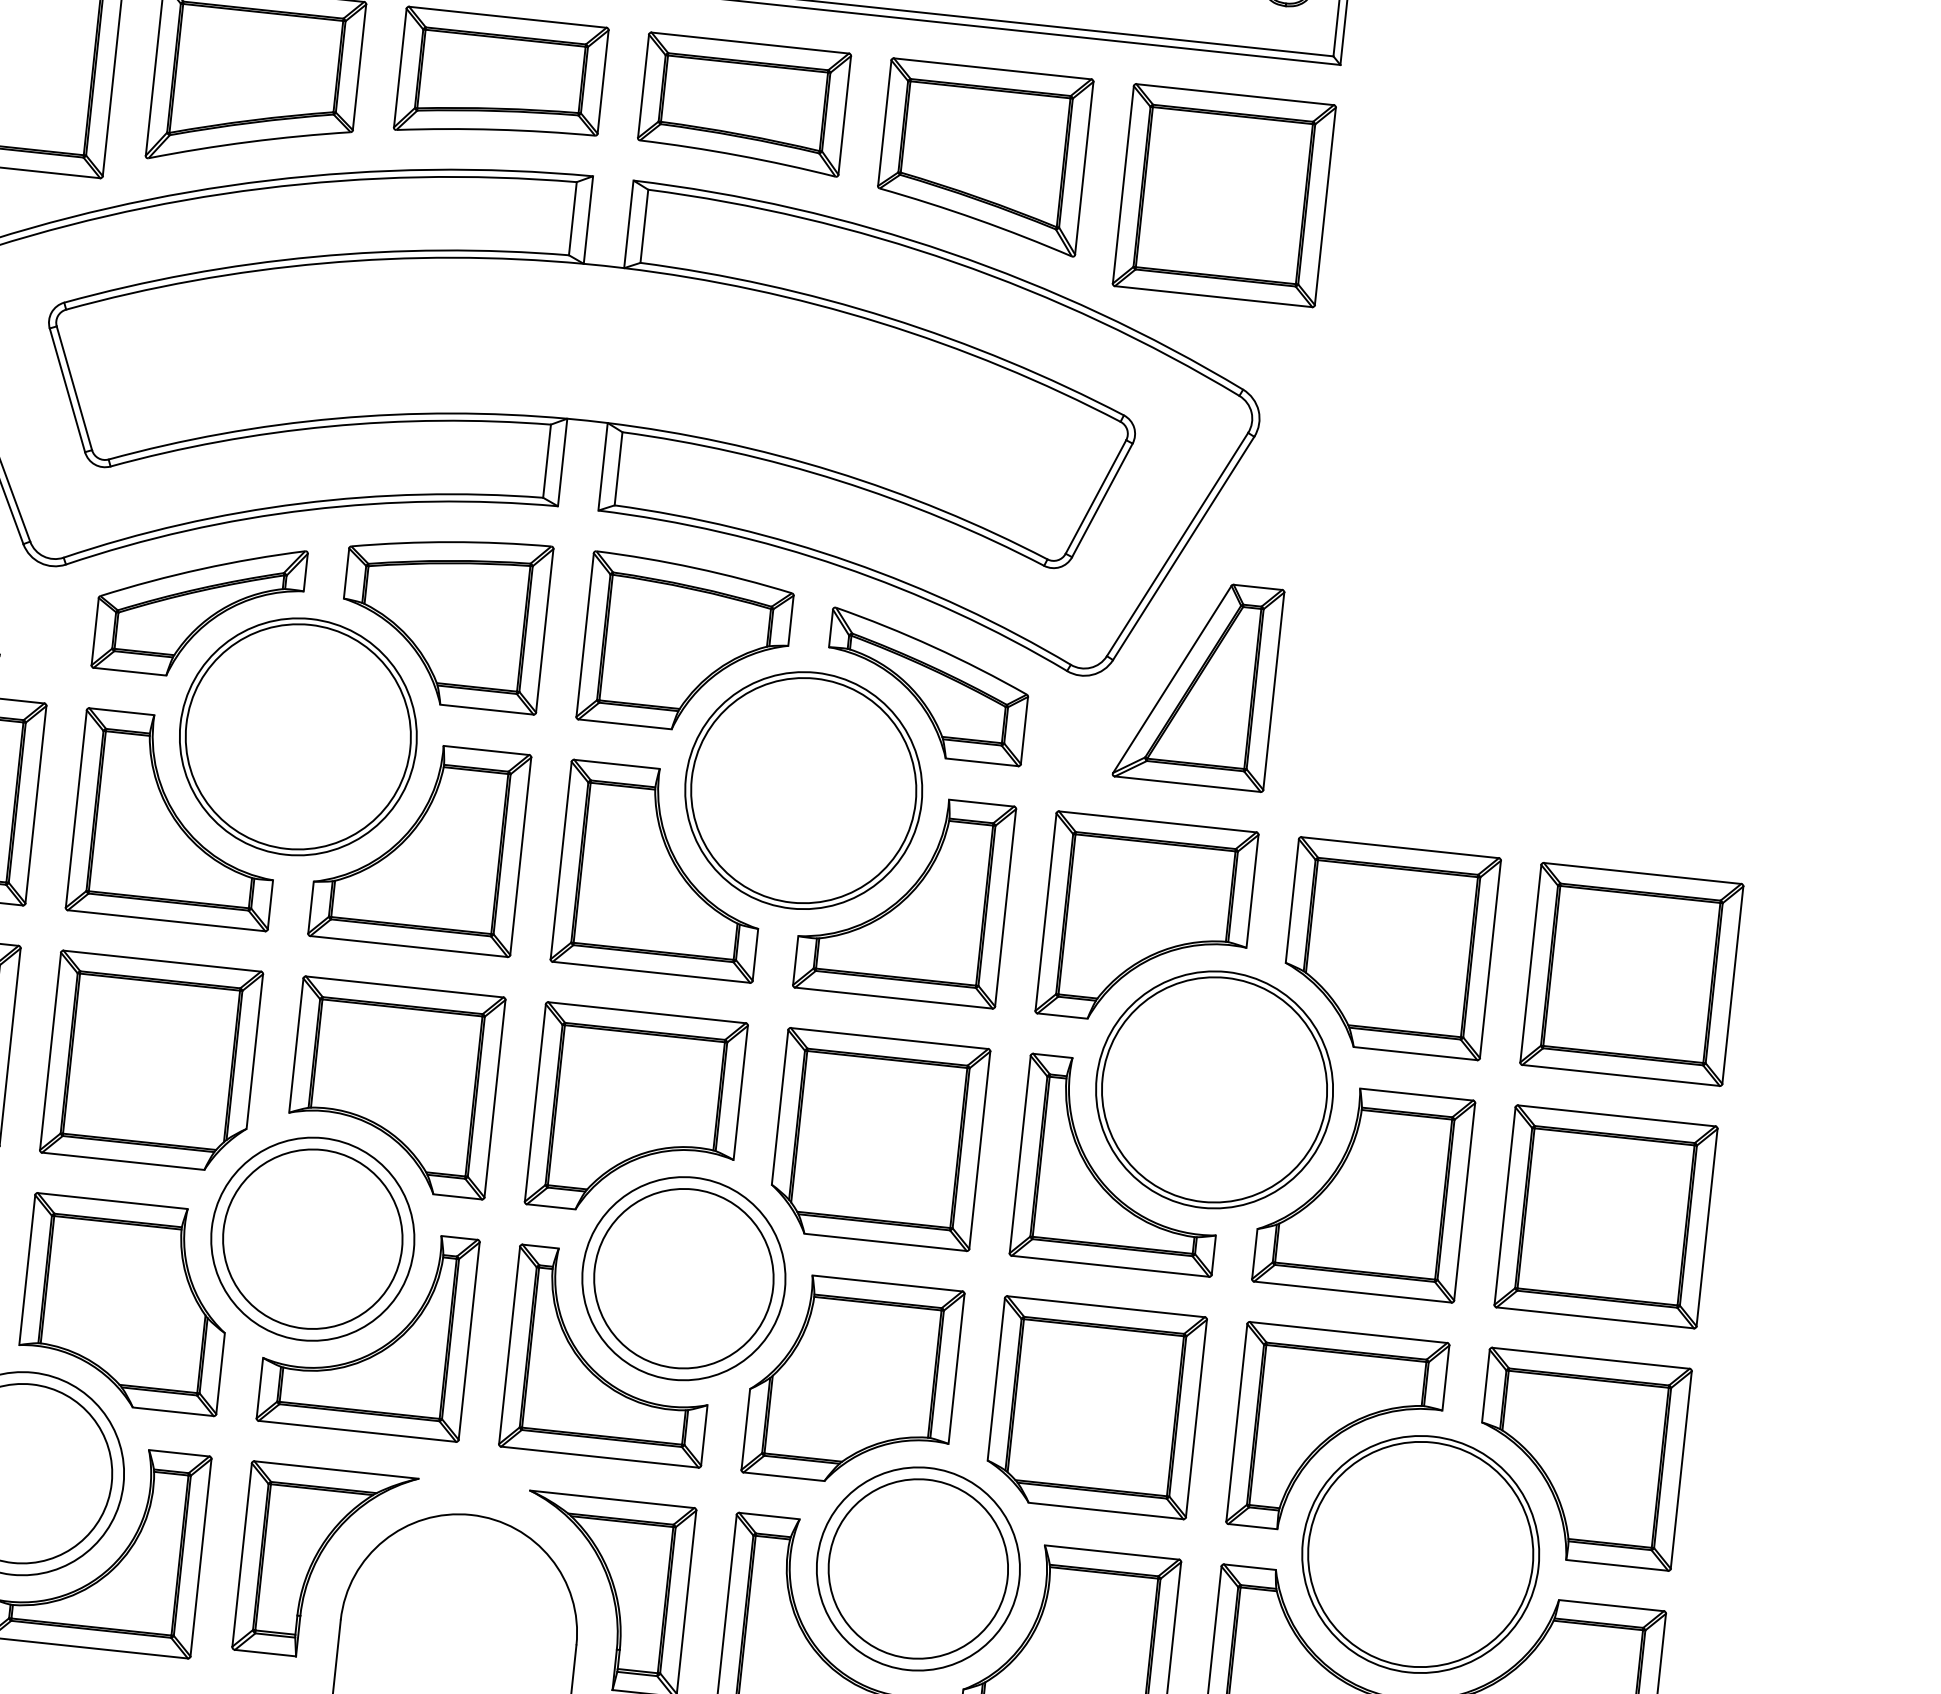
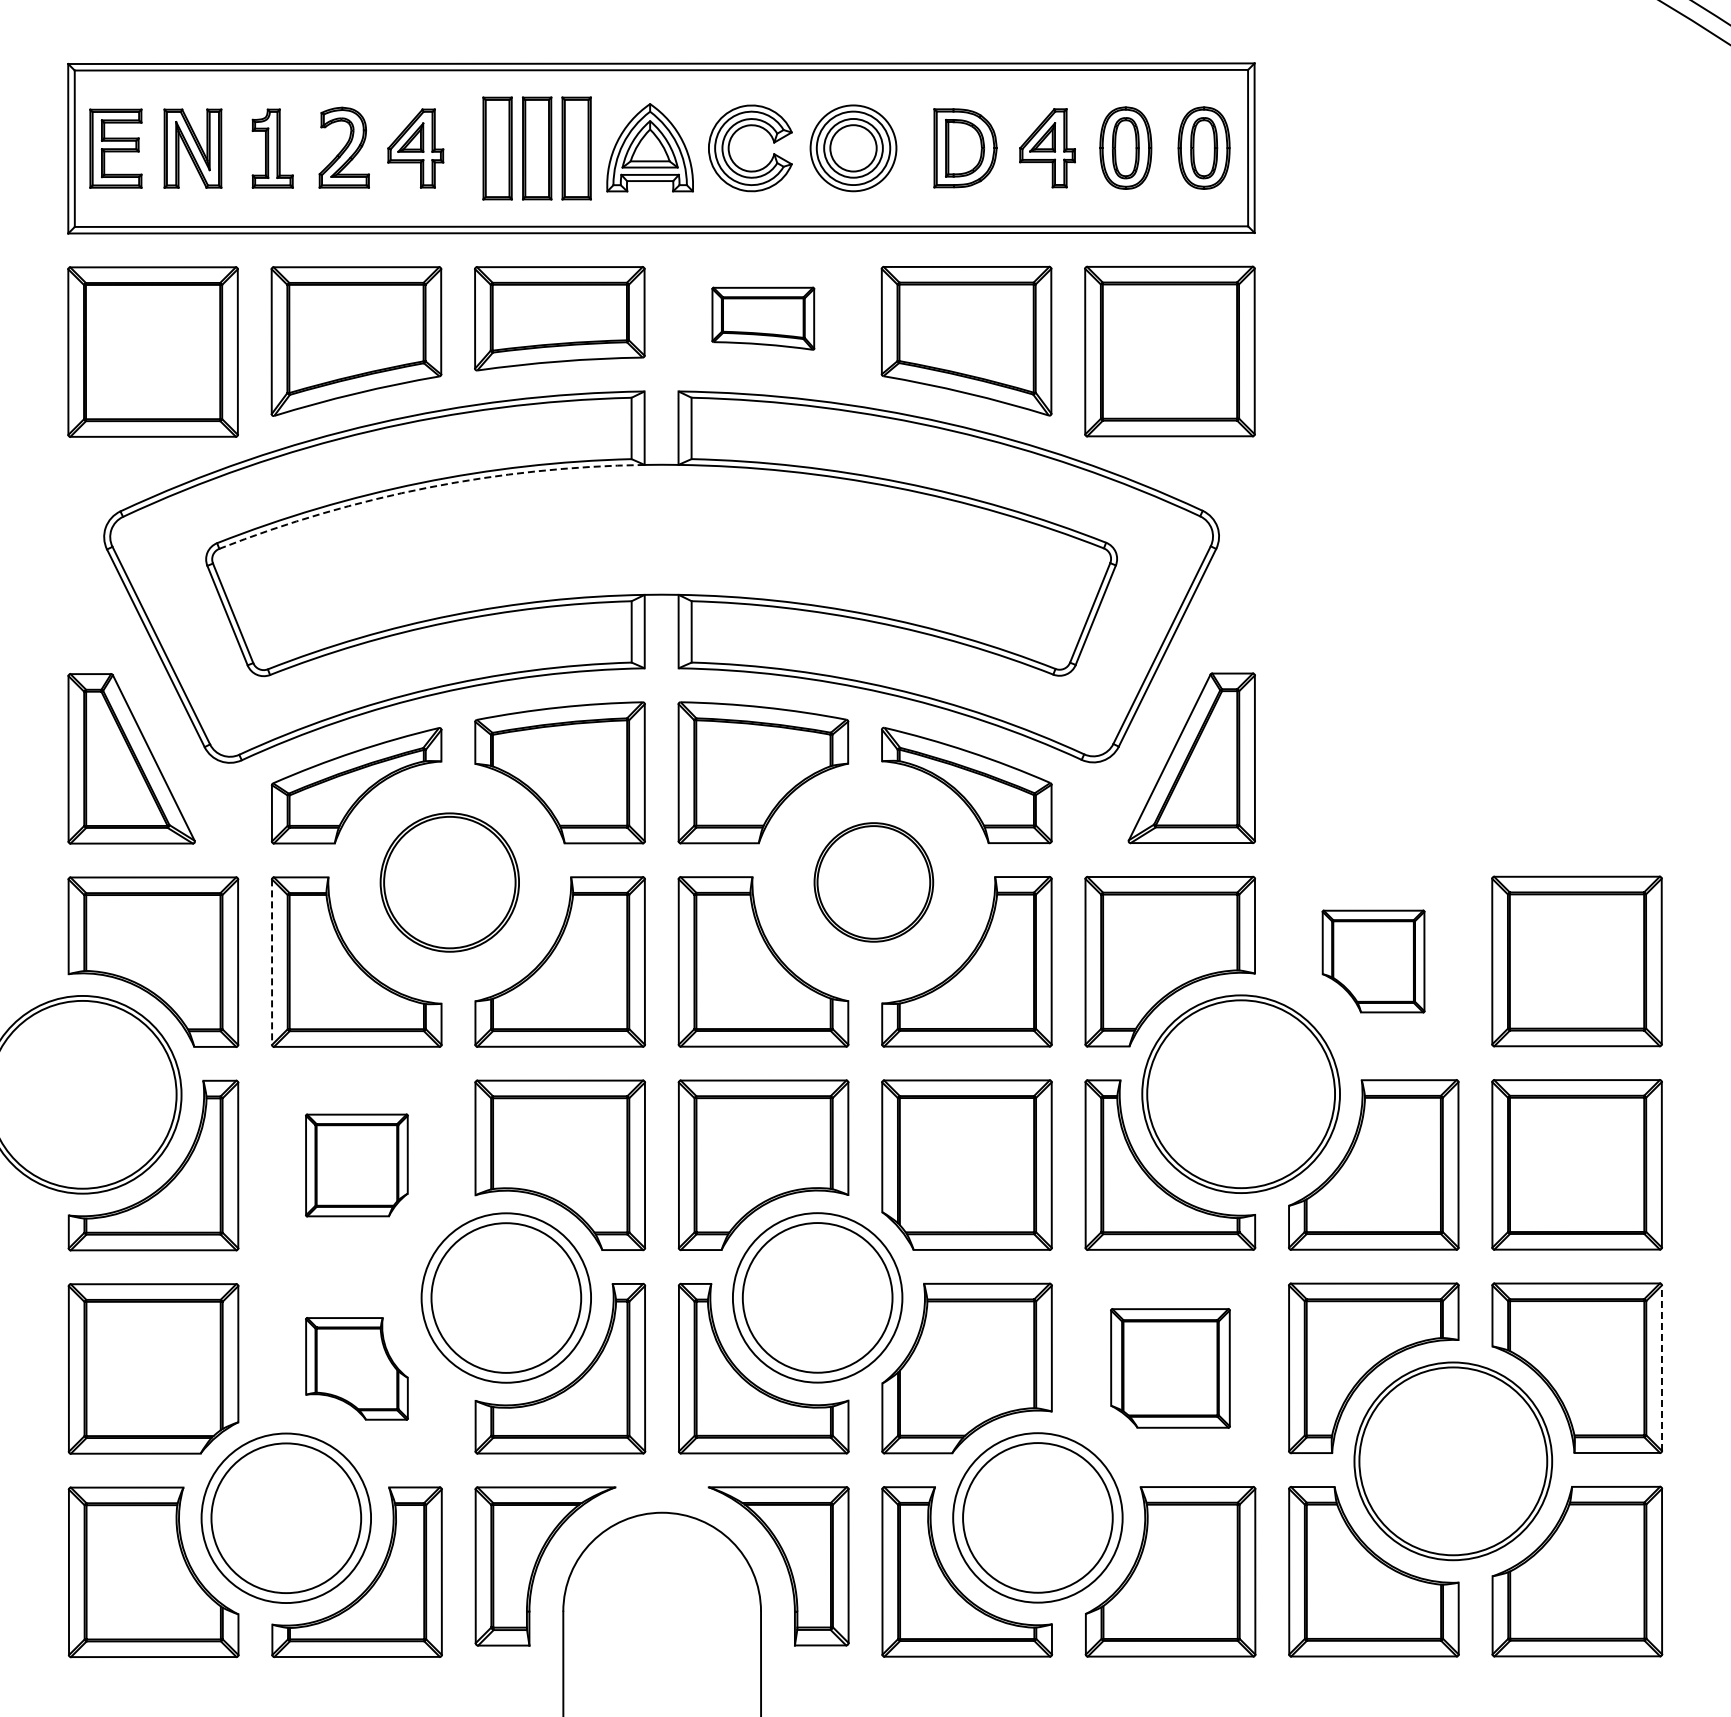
part: (744, 104) -> (763, 318), size x0.6
arc: (323, 263) -> (428, 487), solid -> dashed
part: (297, 736) -> (449, 882), size x0.7
part: (803, 790) -> (873, 882), size x0.6
line: (76, 809) -> (272, 962), solid -> dashed
part: (1389, 948) -> (1373, 961), size x0.6
part: (151, 1062) -> (356, 1165), size x0.6
part: (125, 1304) -> (356, 1368), size x0.6
part: (1095, 1407) -> (1170, 1368), size x0.7
line: (1680, 1470) -> (1661, 1368), solid -> dashed

